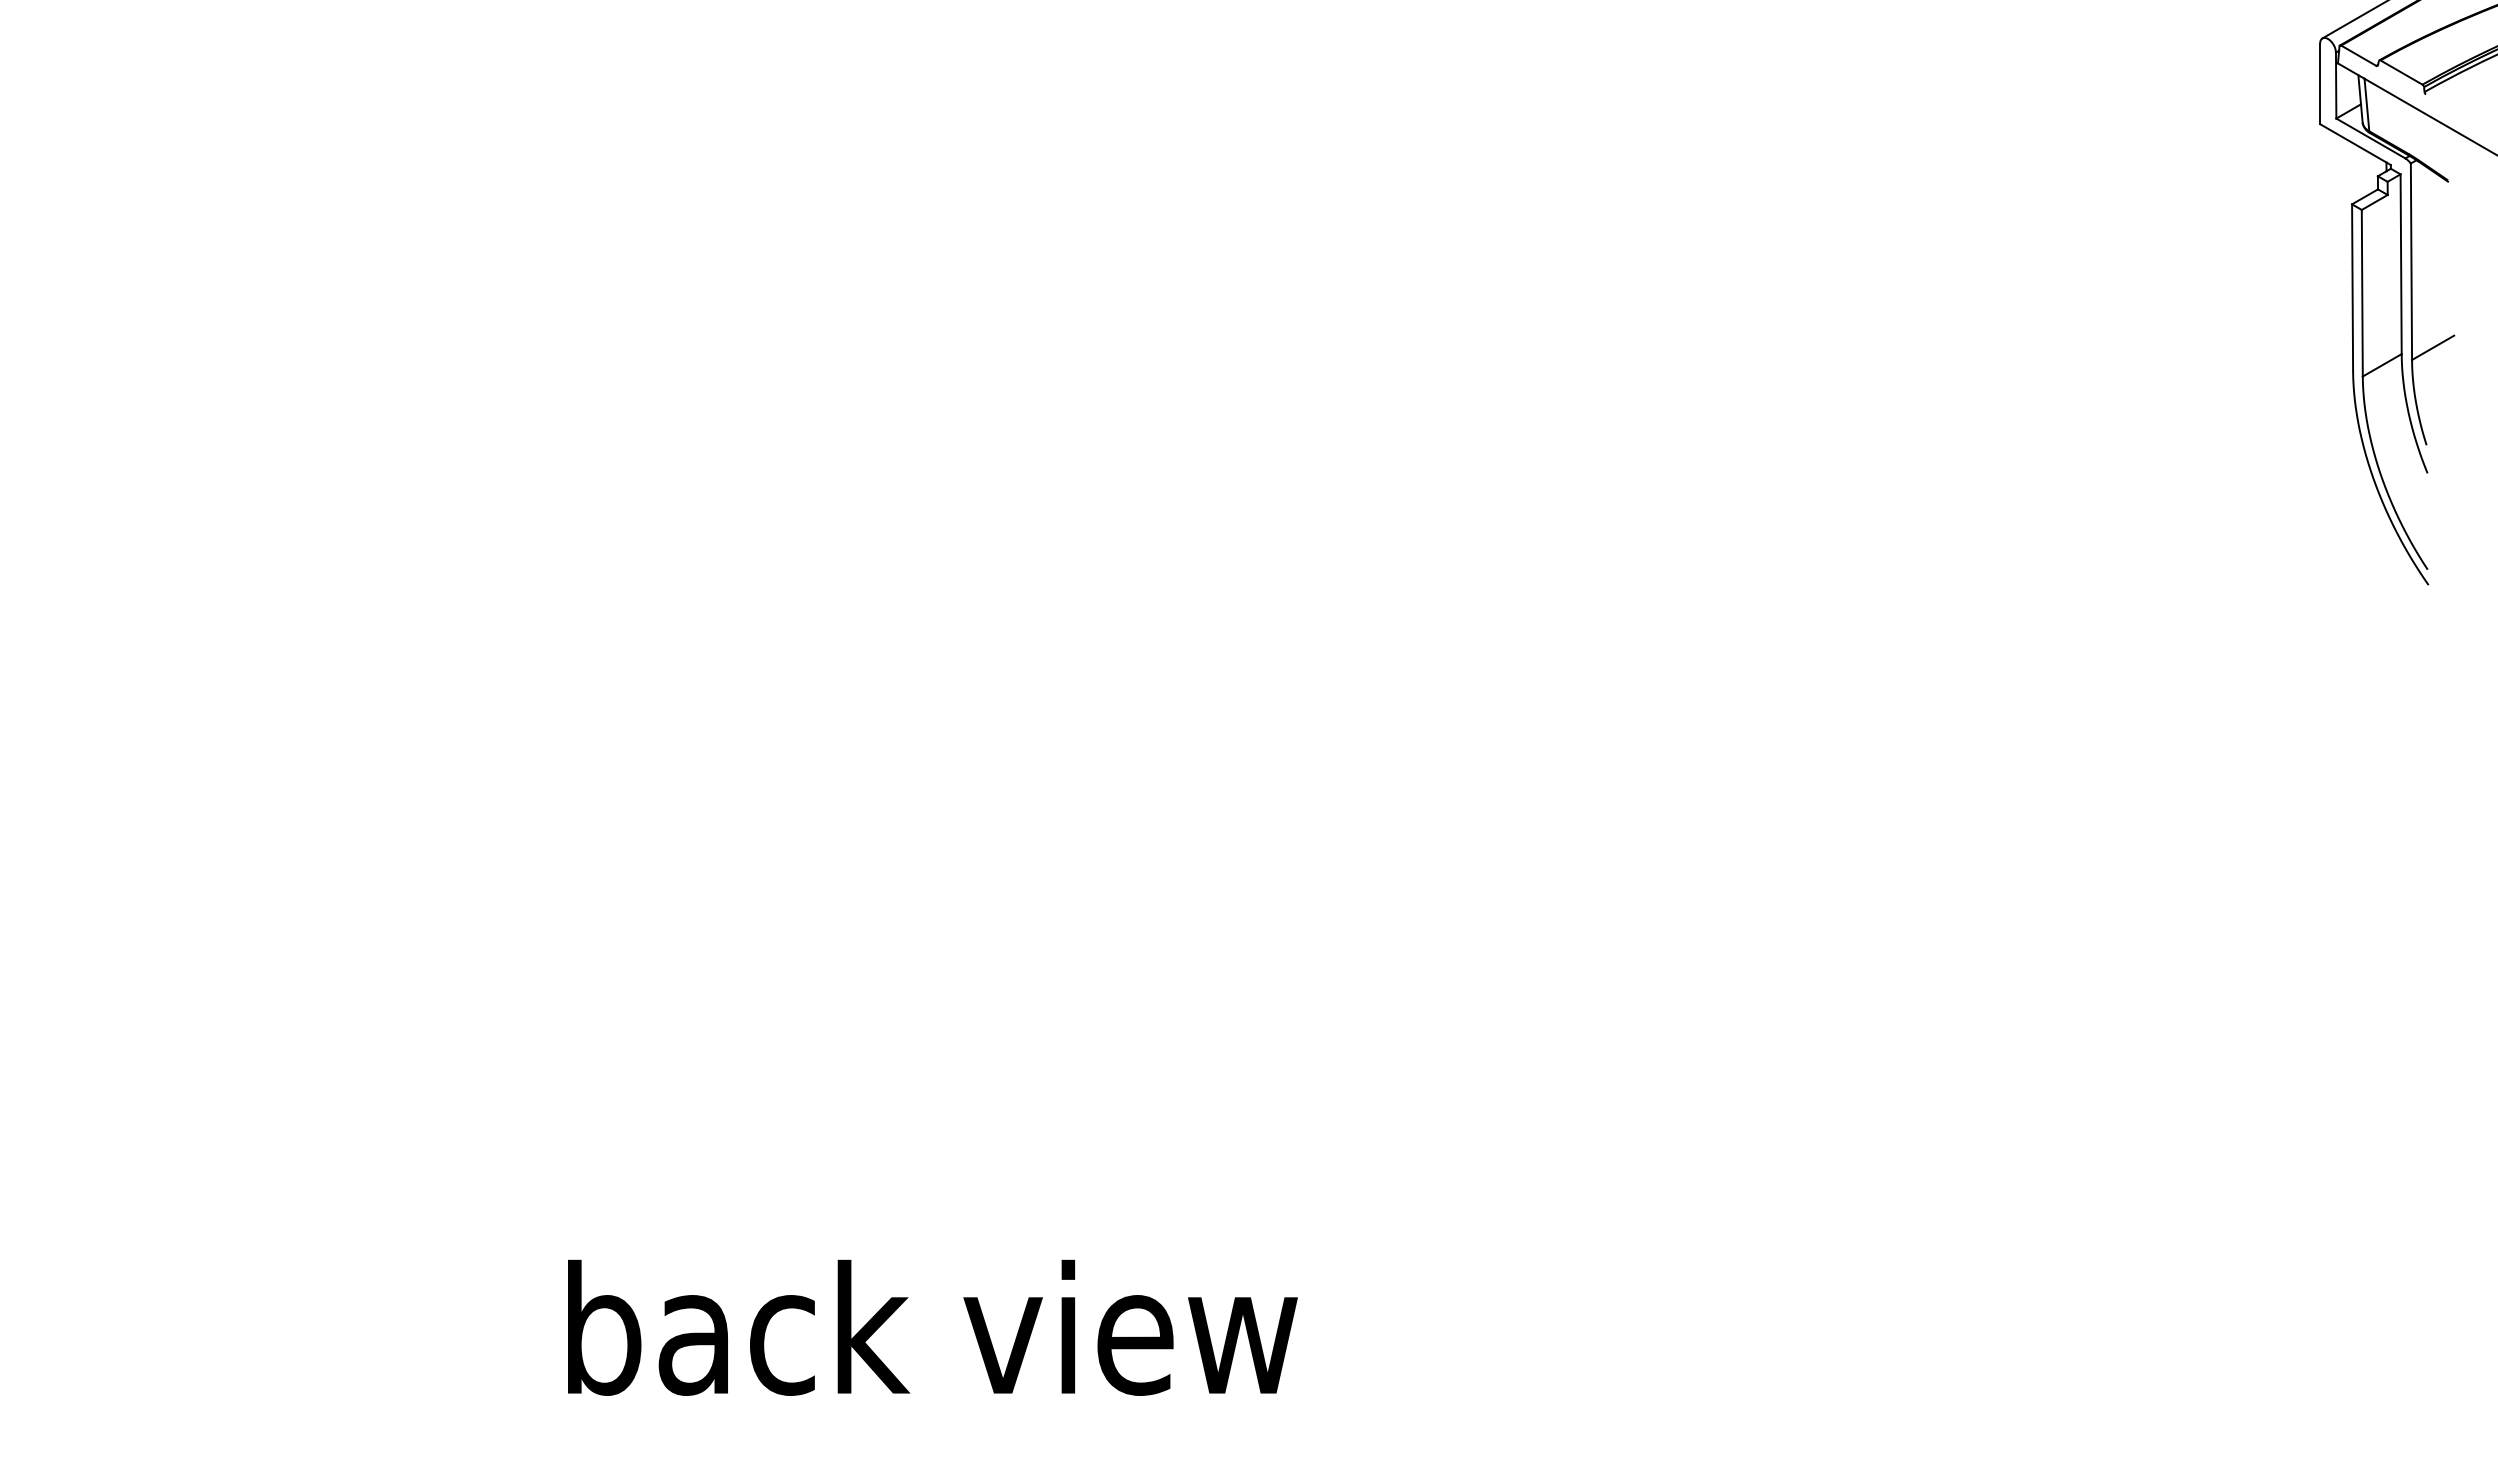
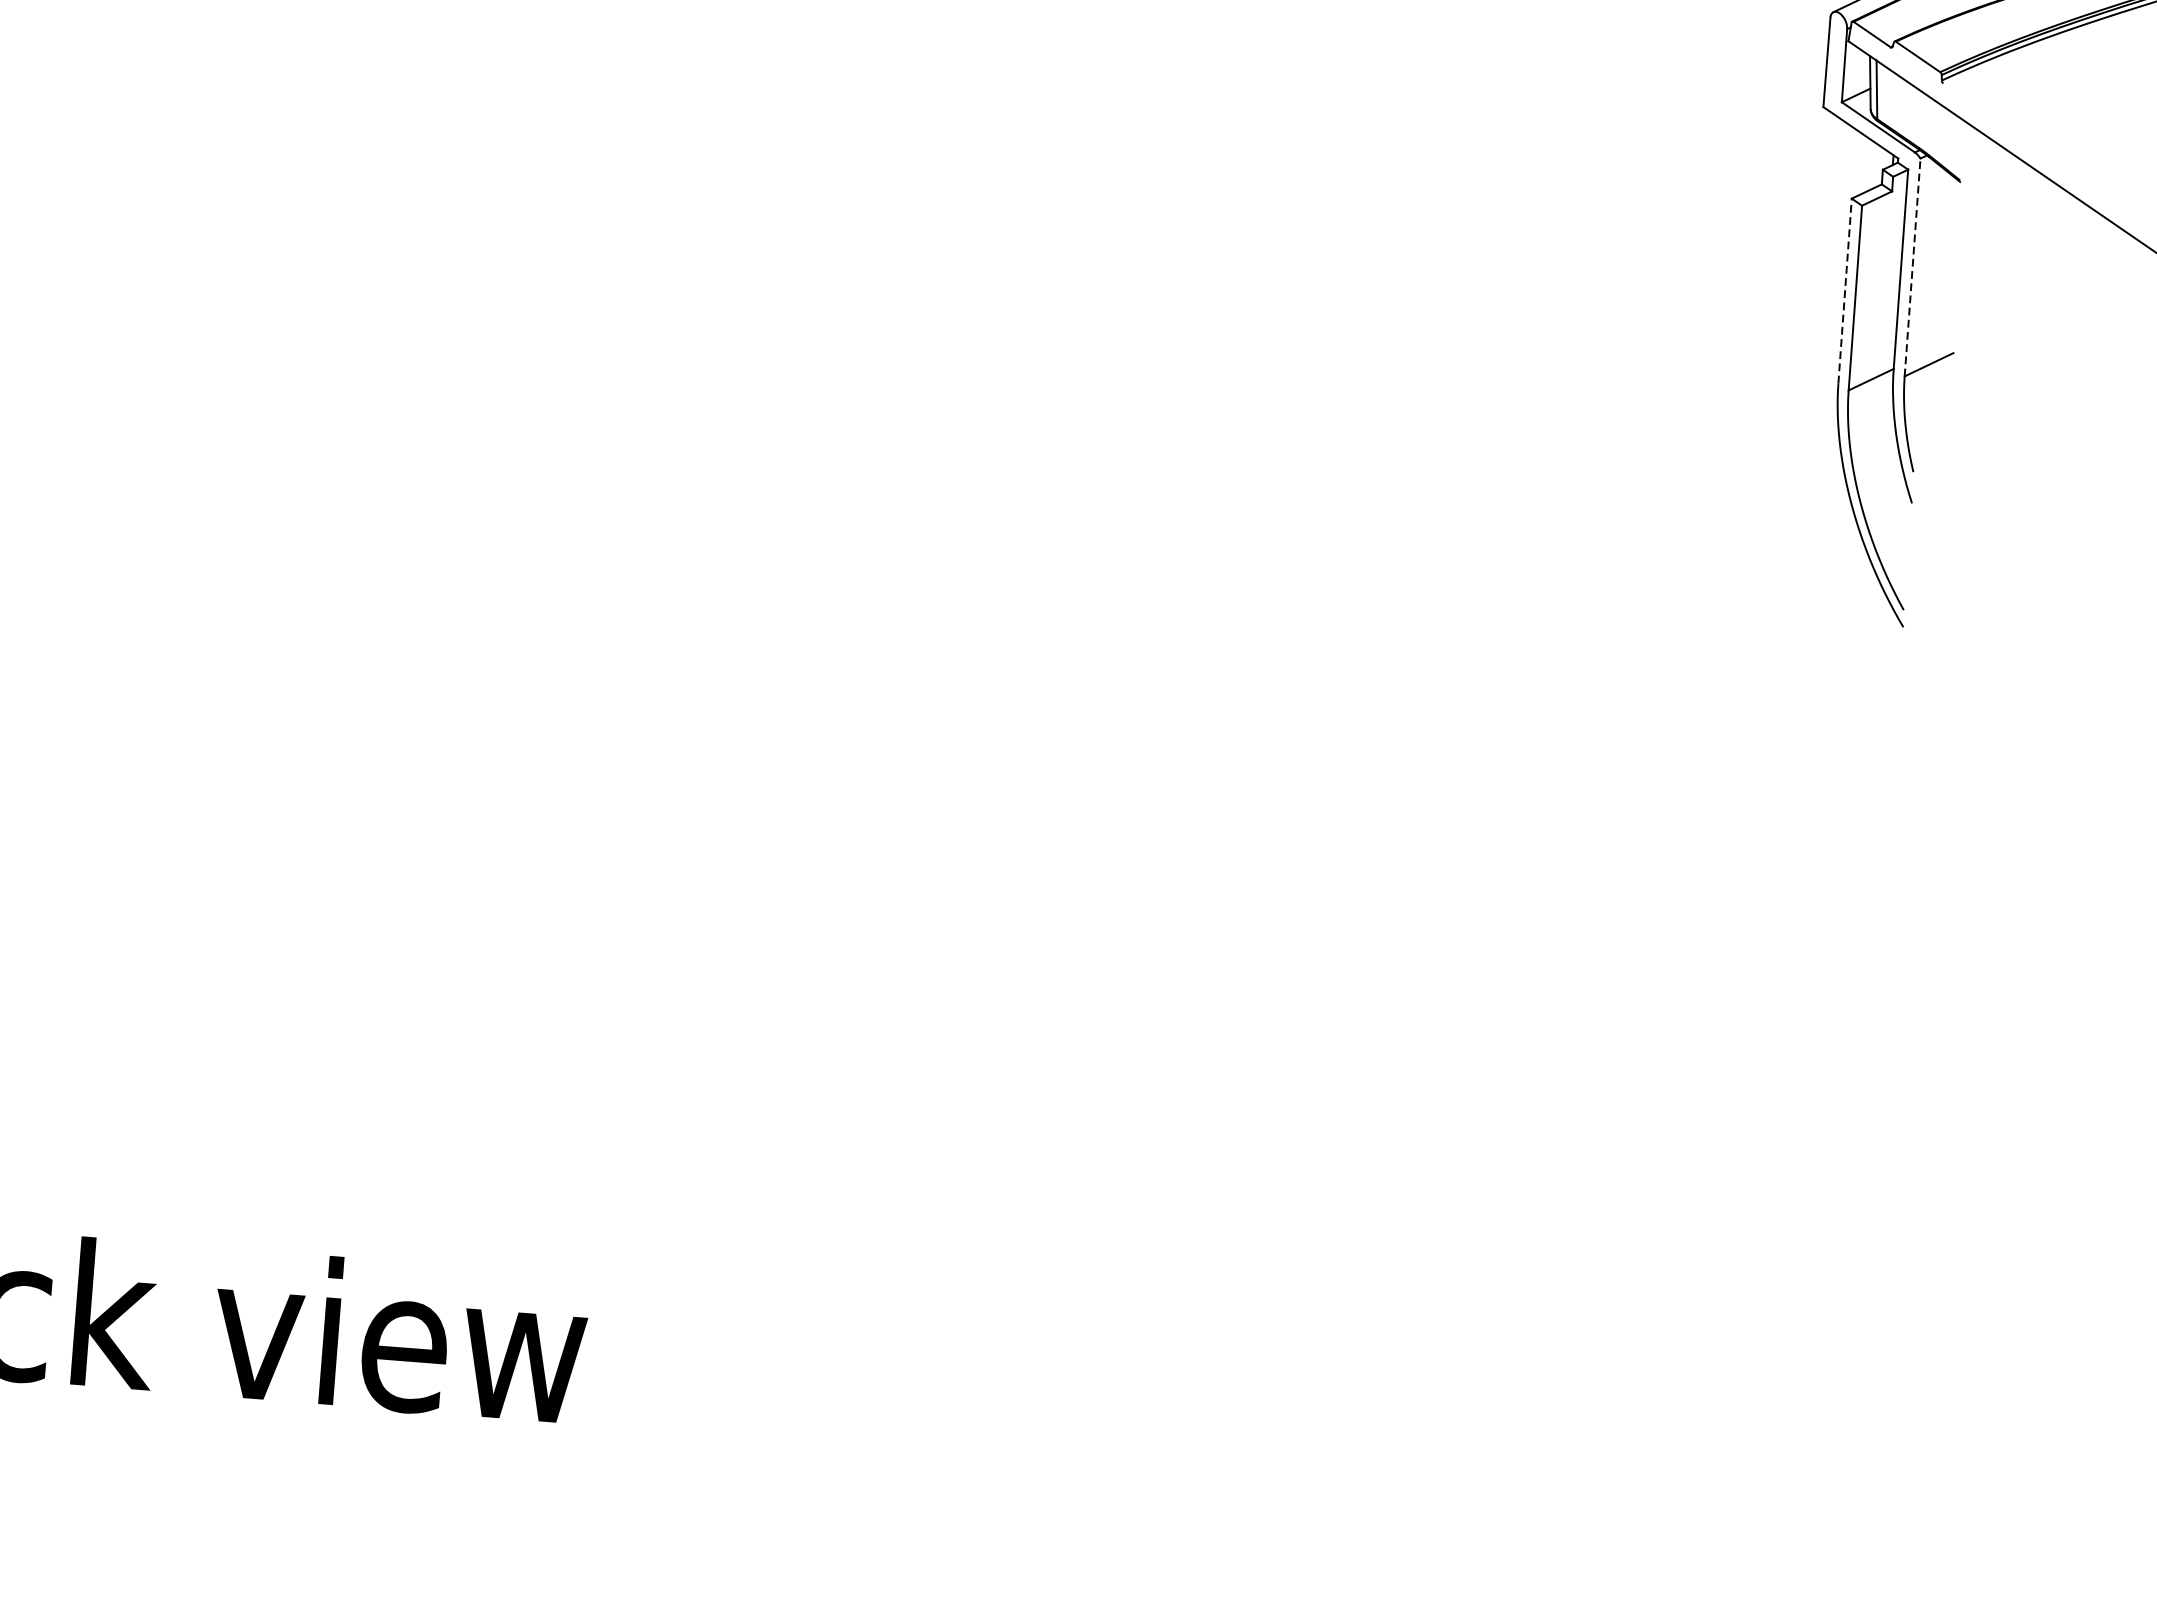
line: (2411, 261) -> (1912, 267), solid -> dashed
line: (2352, 287) -> (1845, 290), solid -> dashed

